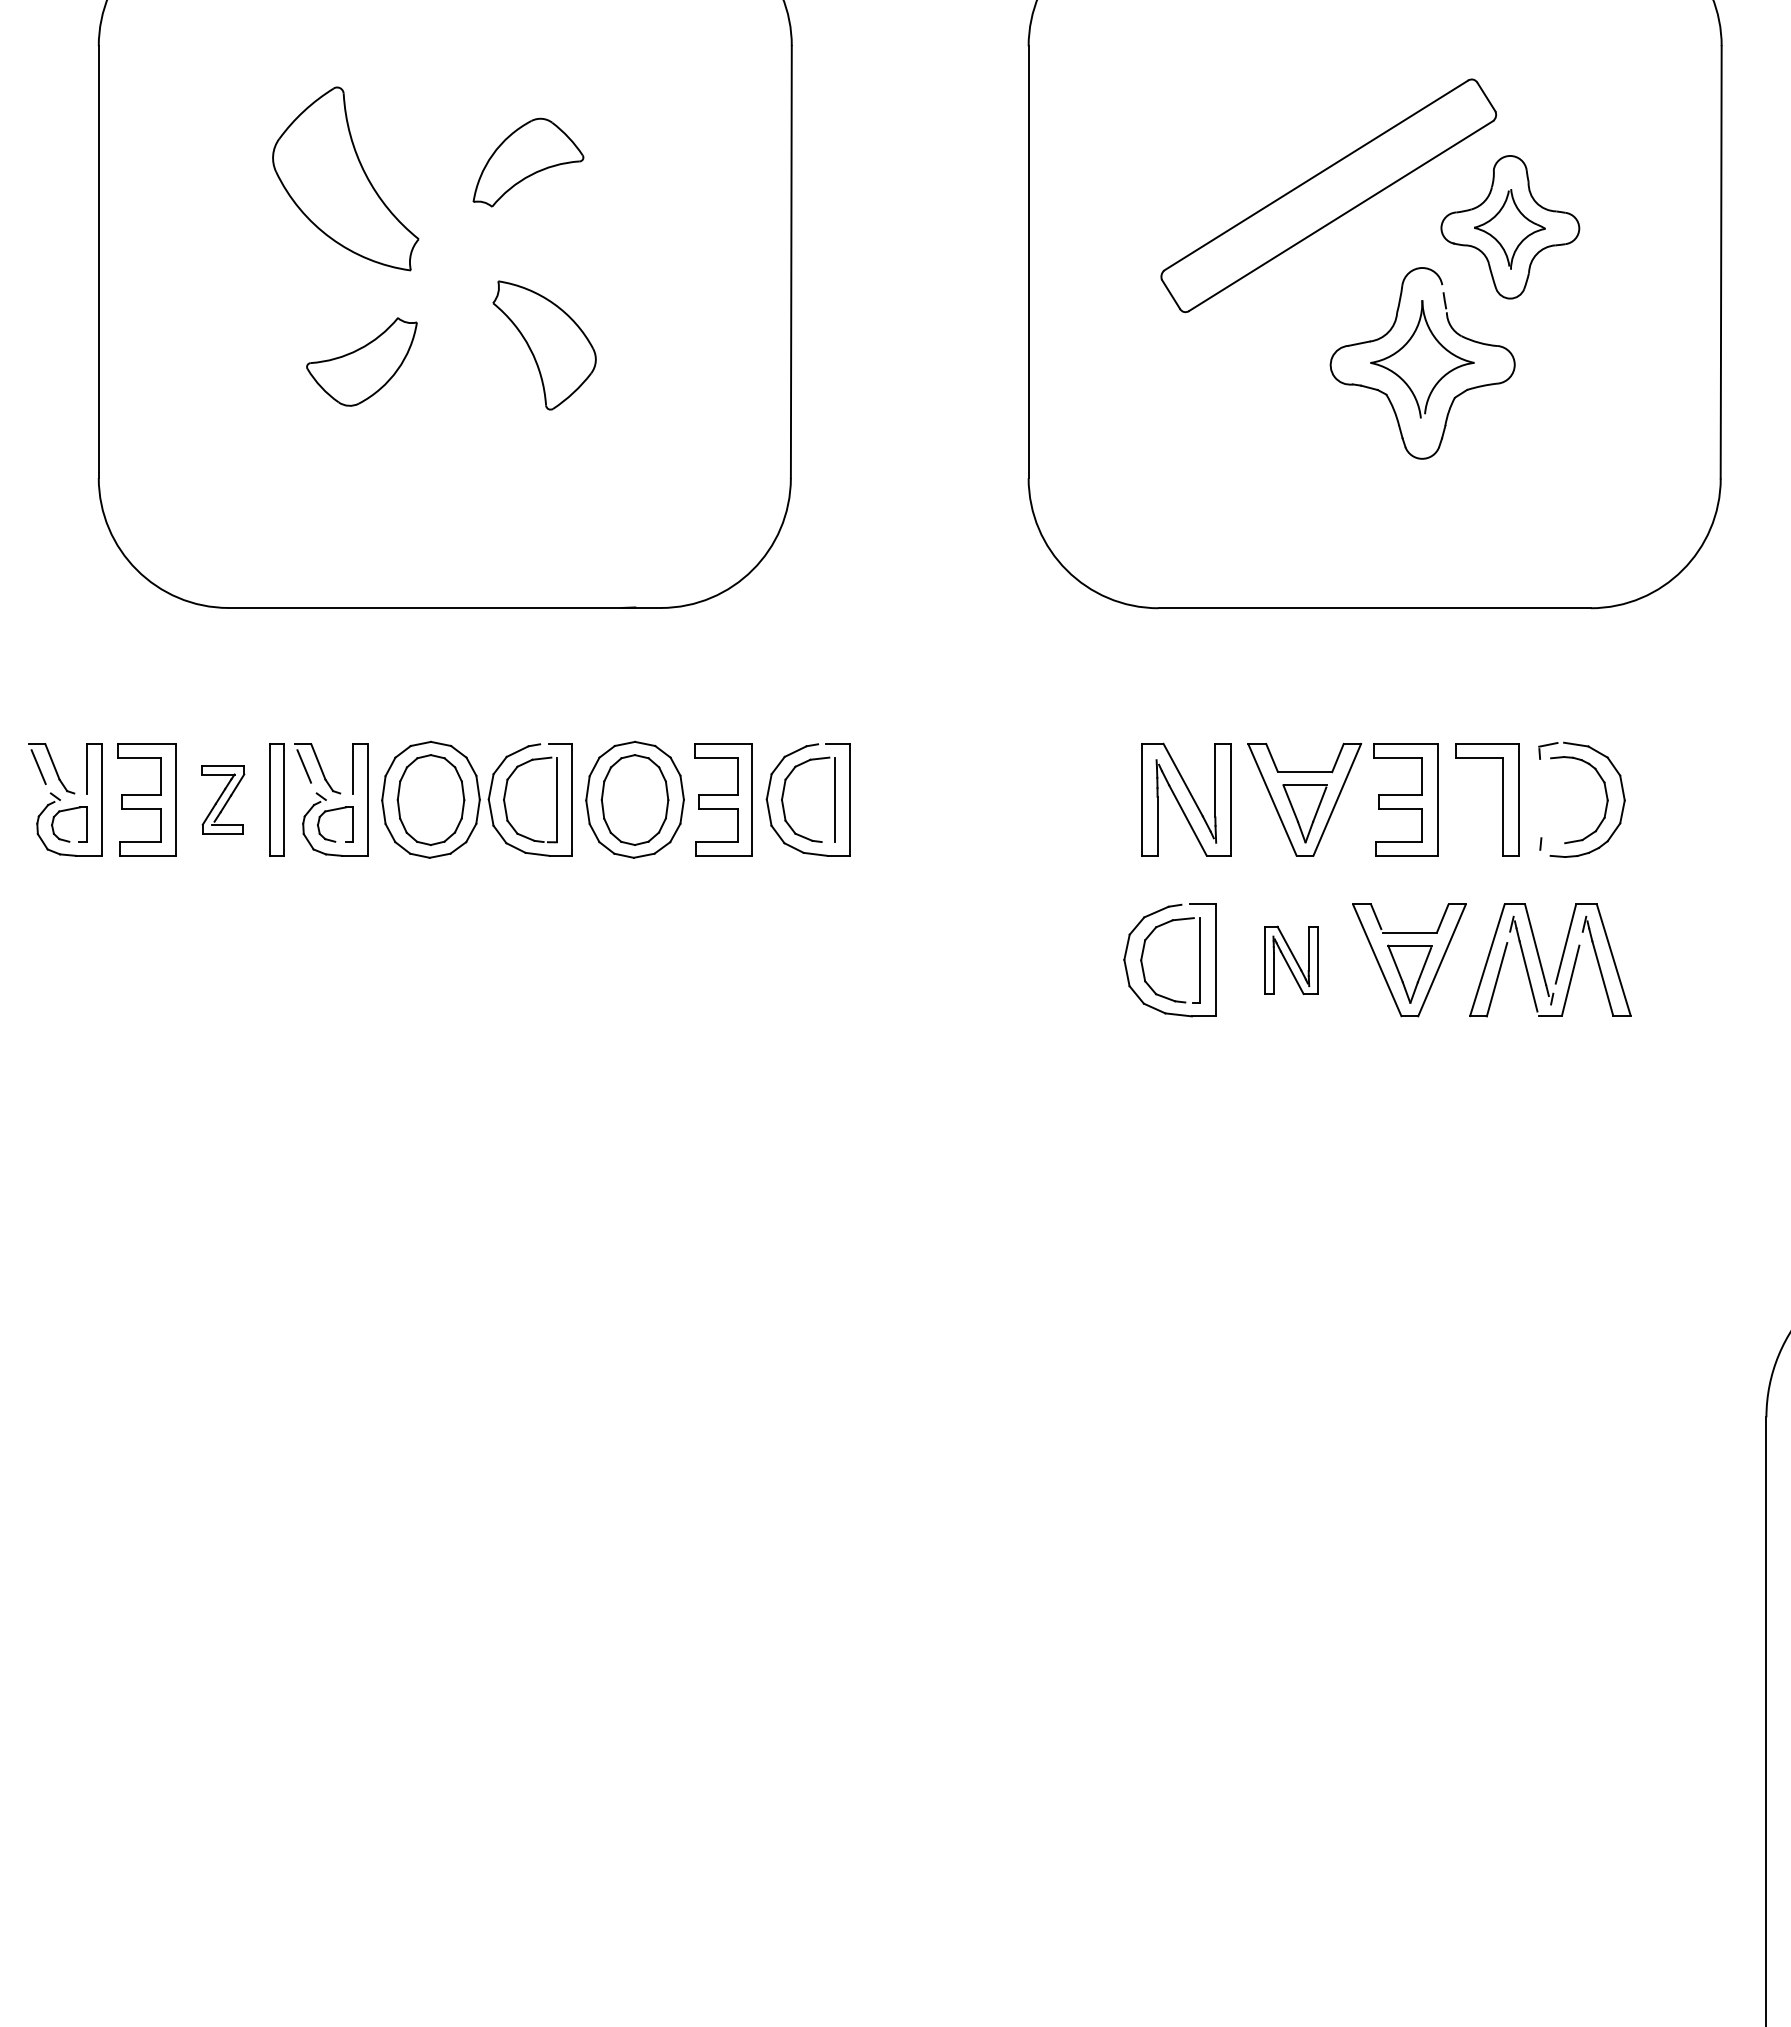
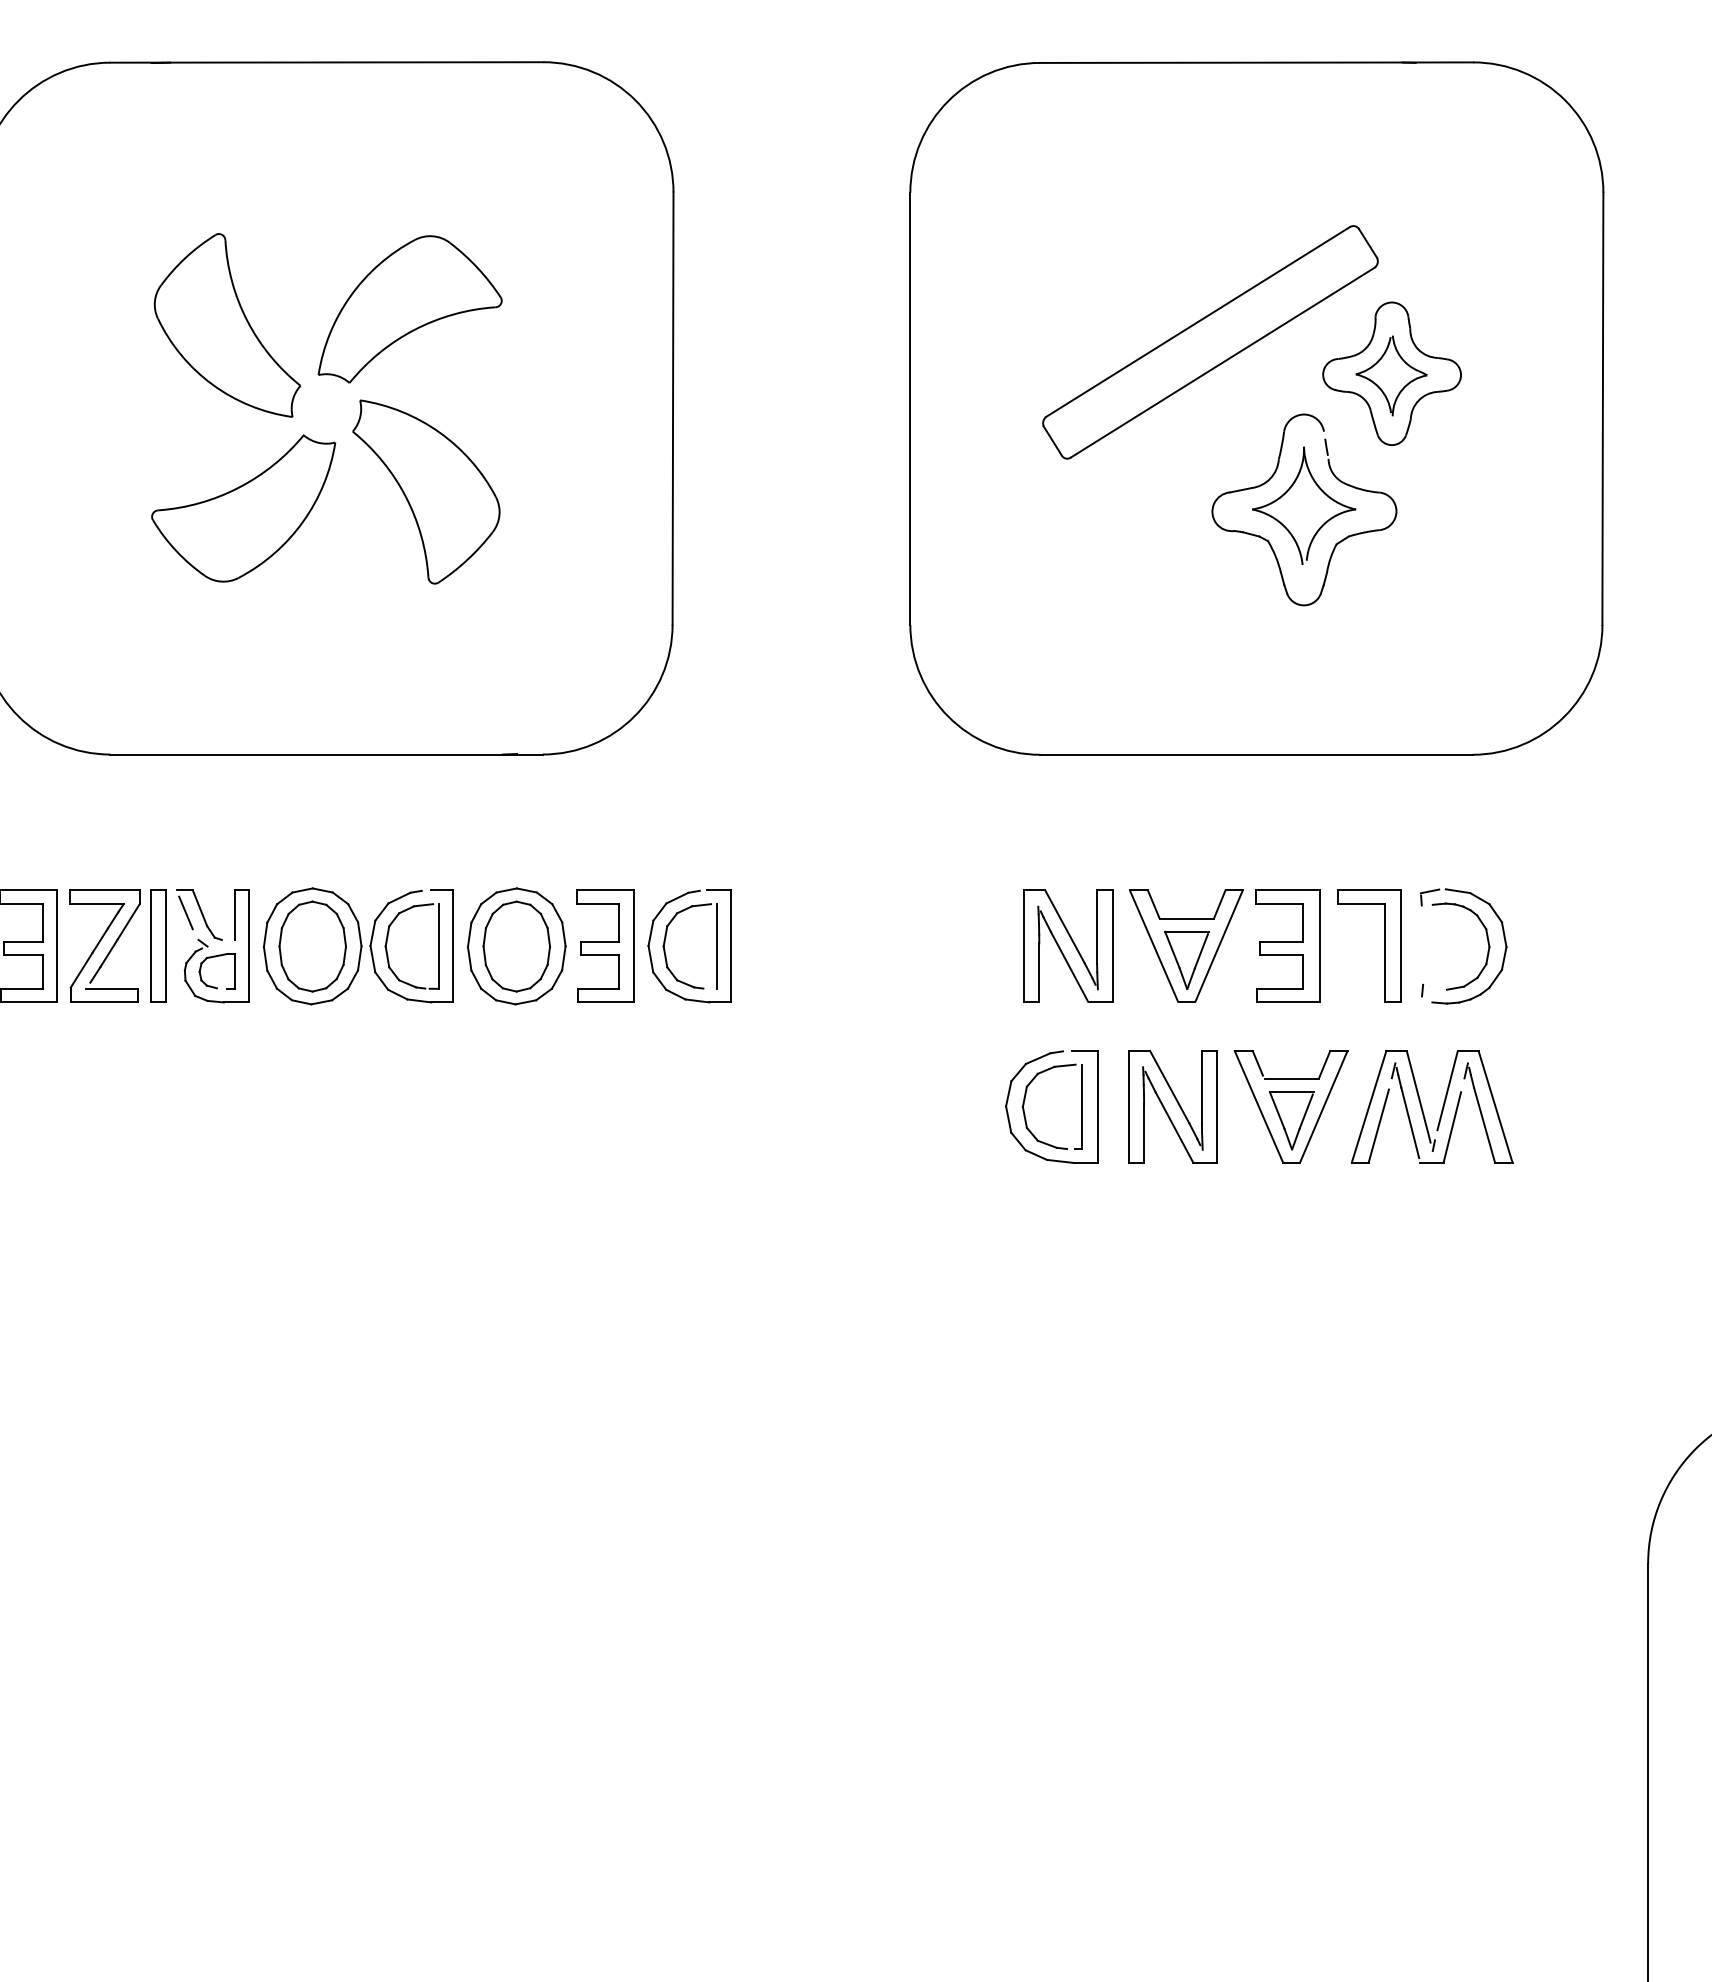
part: (528, 162) -> (410, 309), size x1.67
part: (544, 345) -> (426, 492), size x1.43
part: (361, 361) -> (243, 508), size x1.67
part: (223, 799) -> (105, 946), size x1.67
part: (1291, 960) -> (1173, 1107), size x1.67

